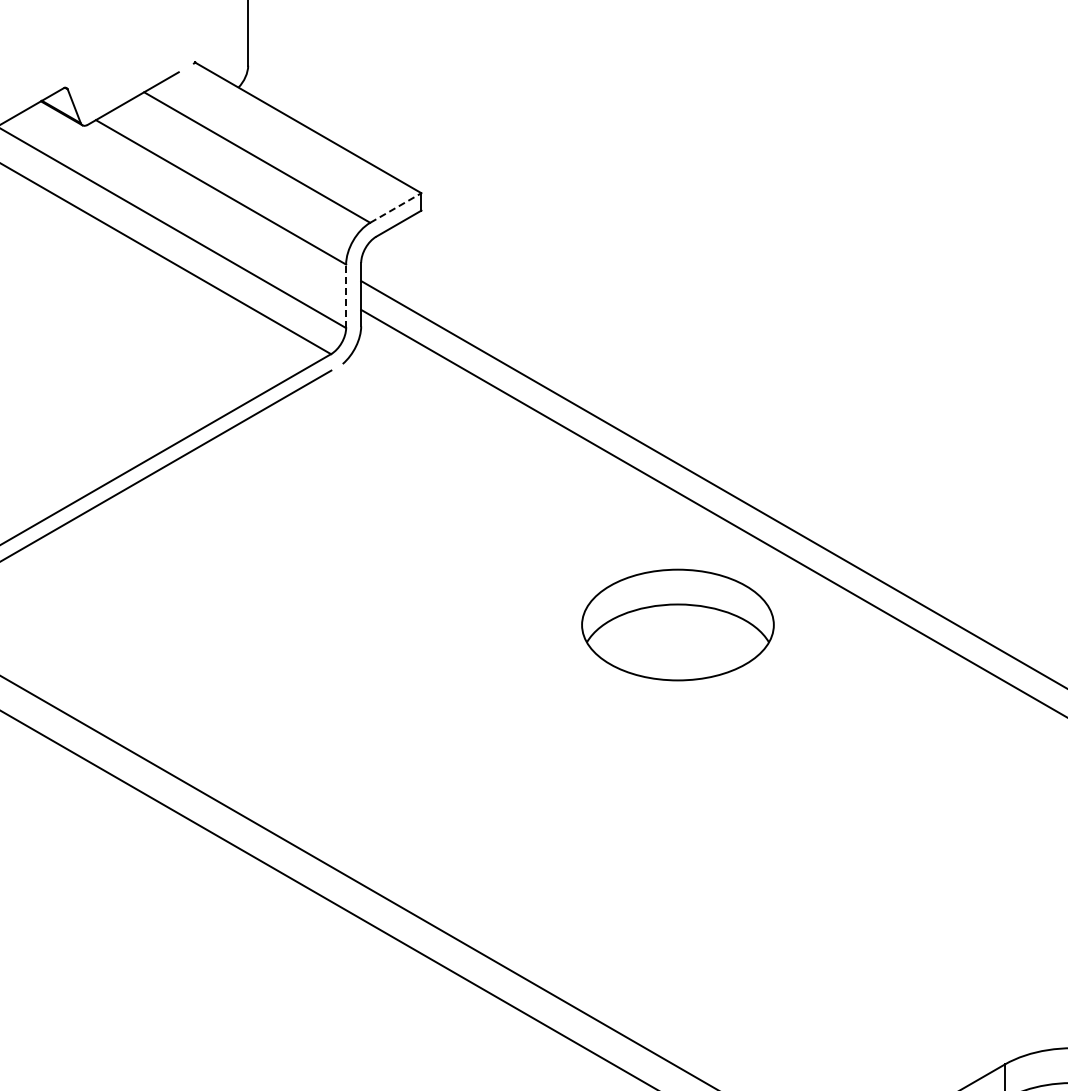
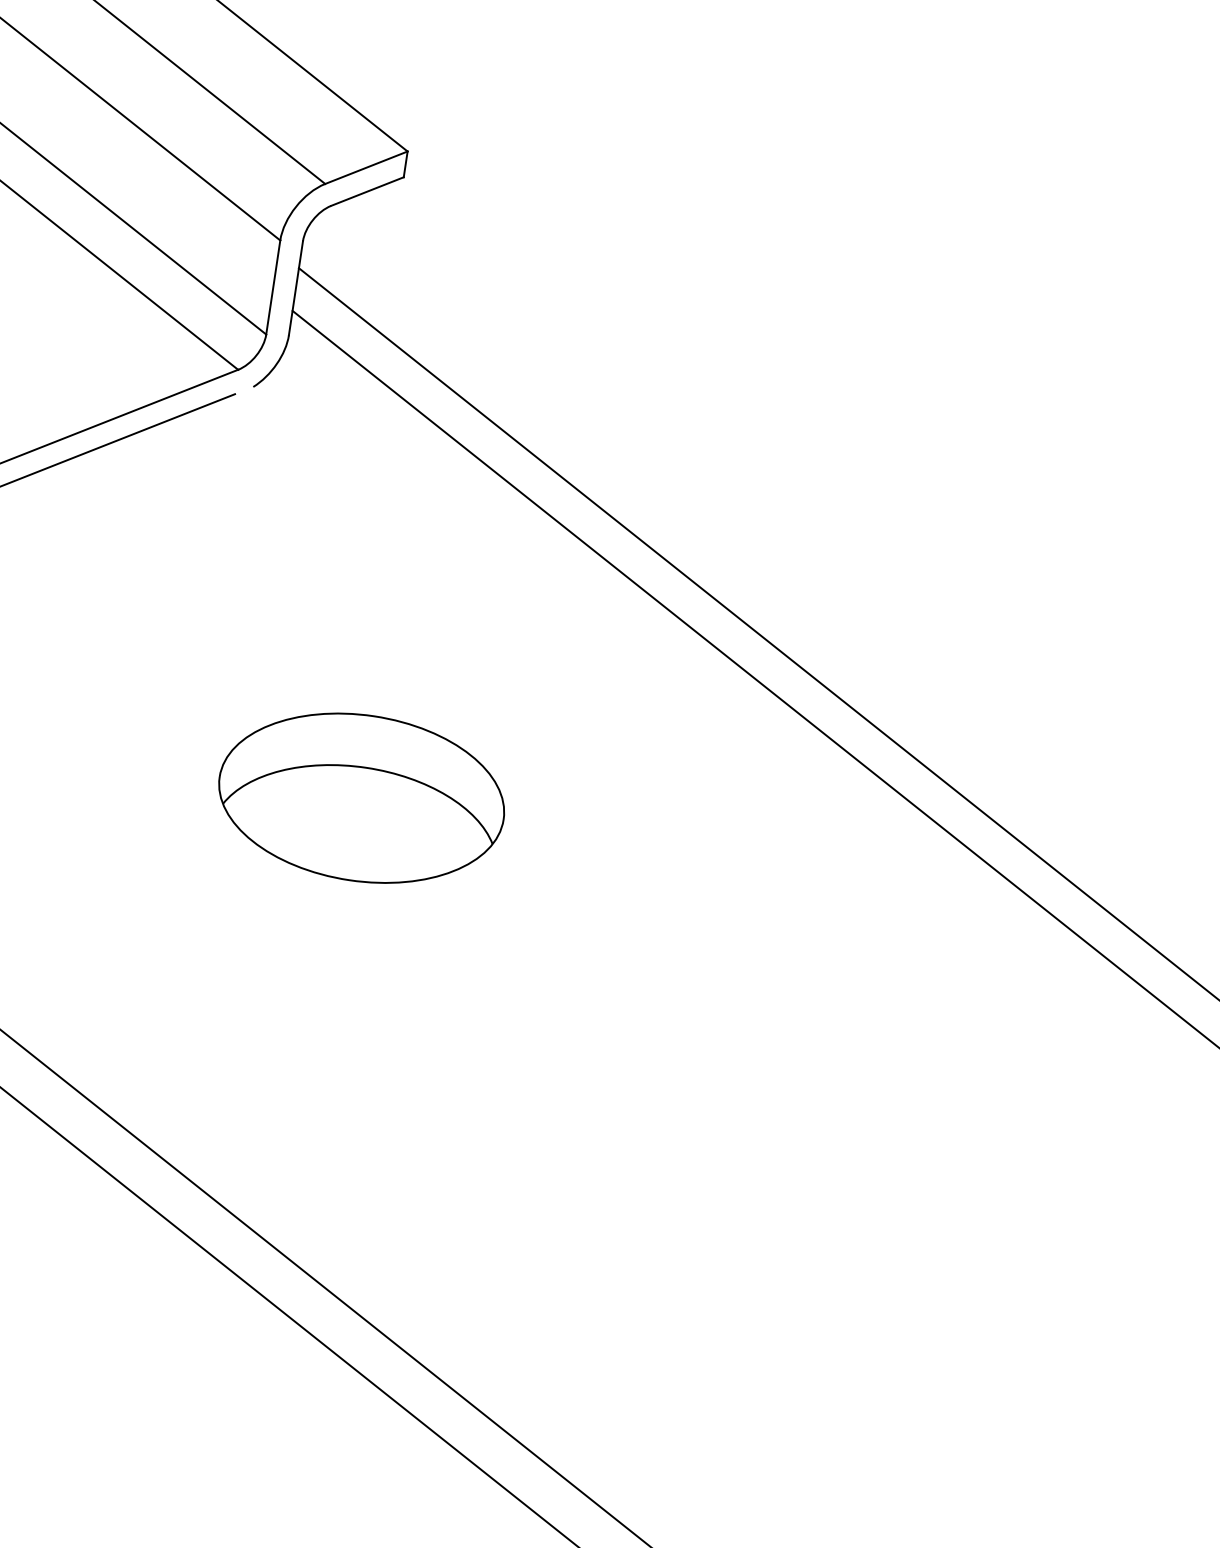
line: (395, 208) -> (365, 168), dashed -> solid
line: (346, 296) -> (273, 287), dashed -> solid
part: (677, 624) -> (361, 797), moved

